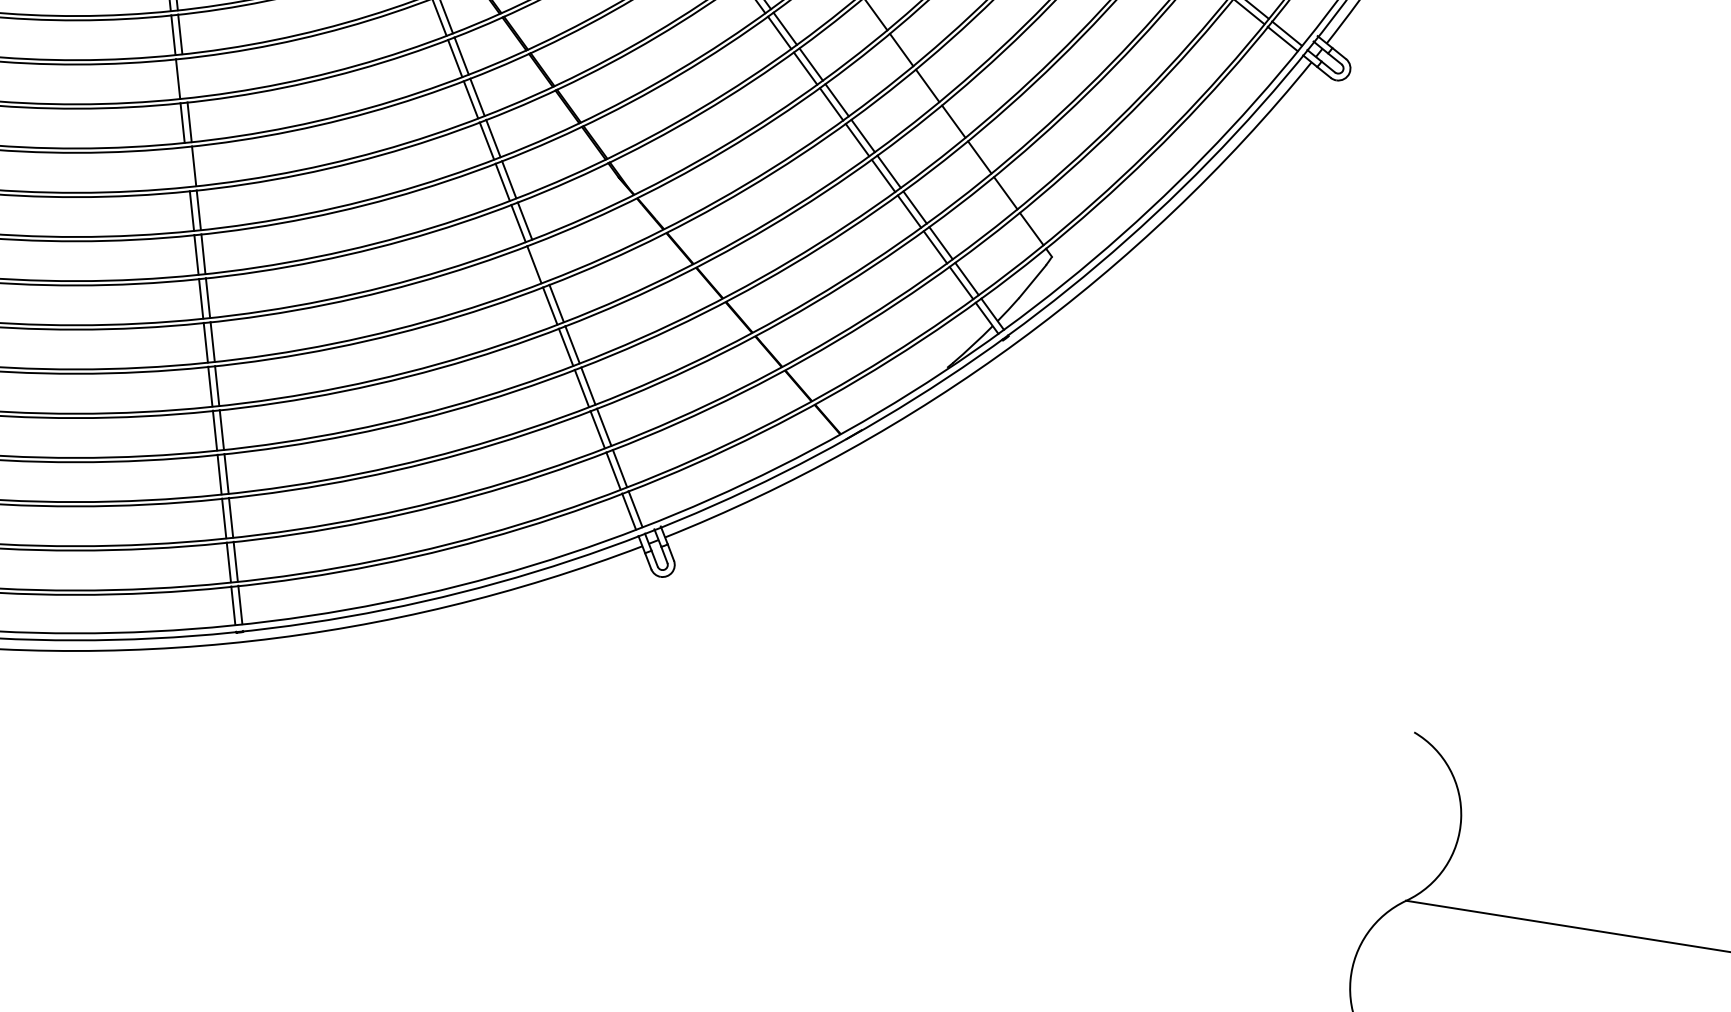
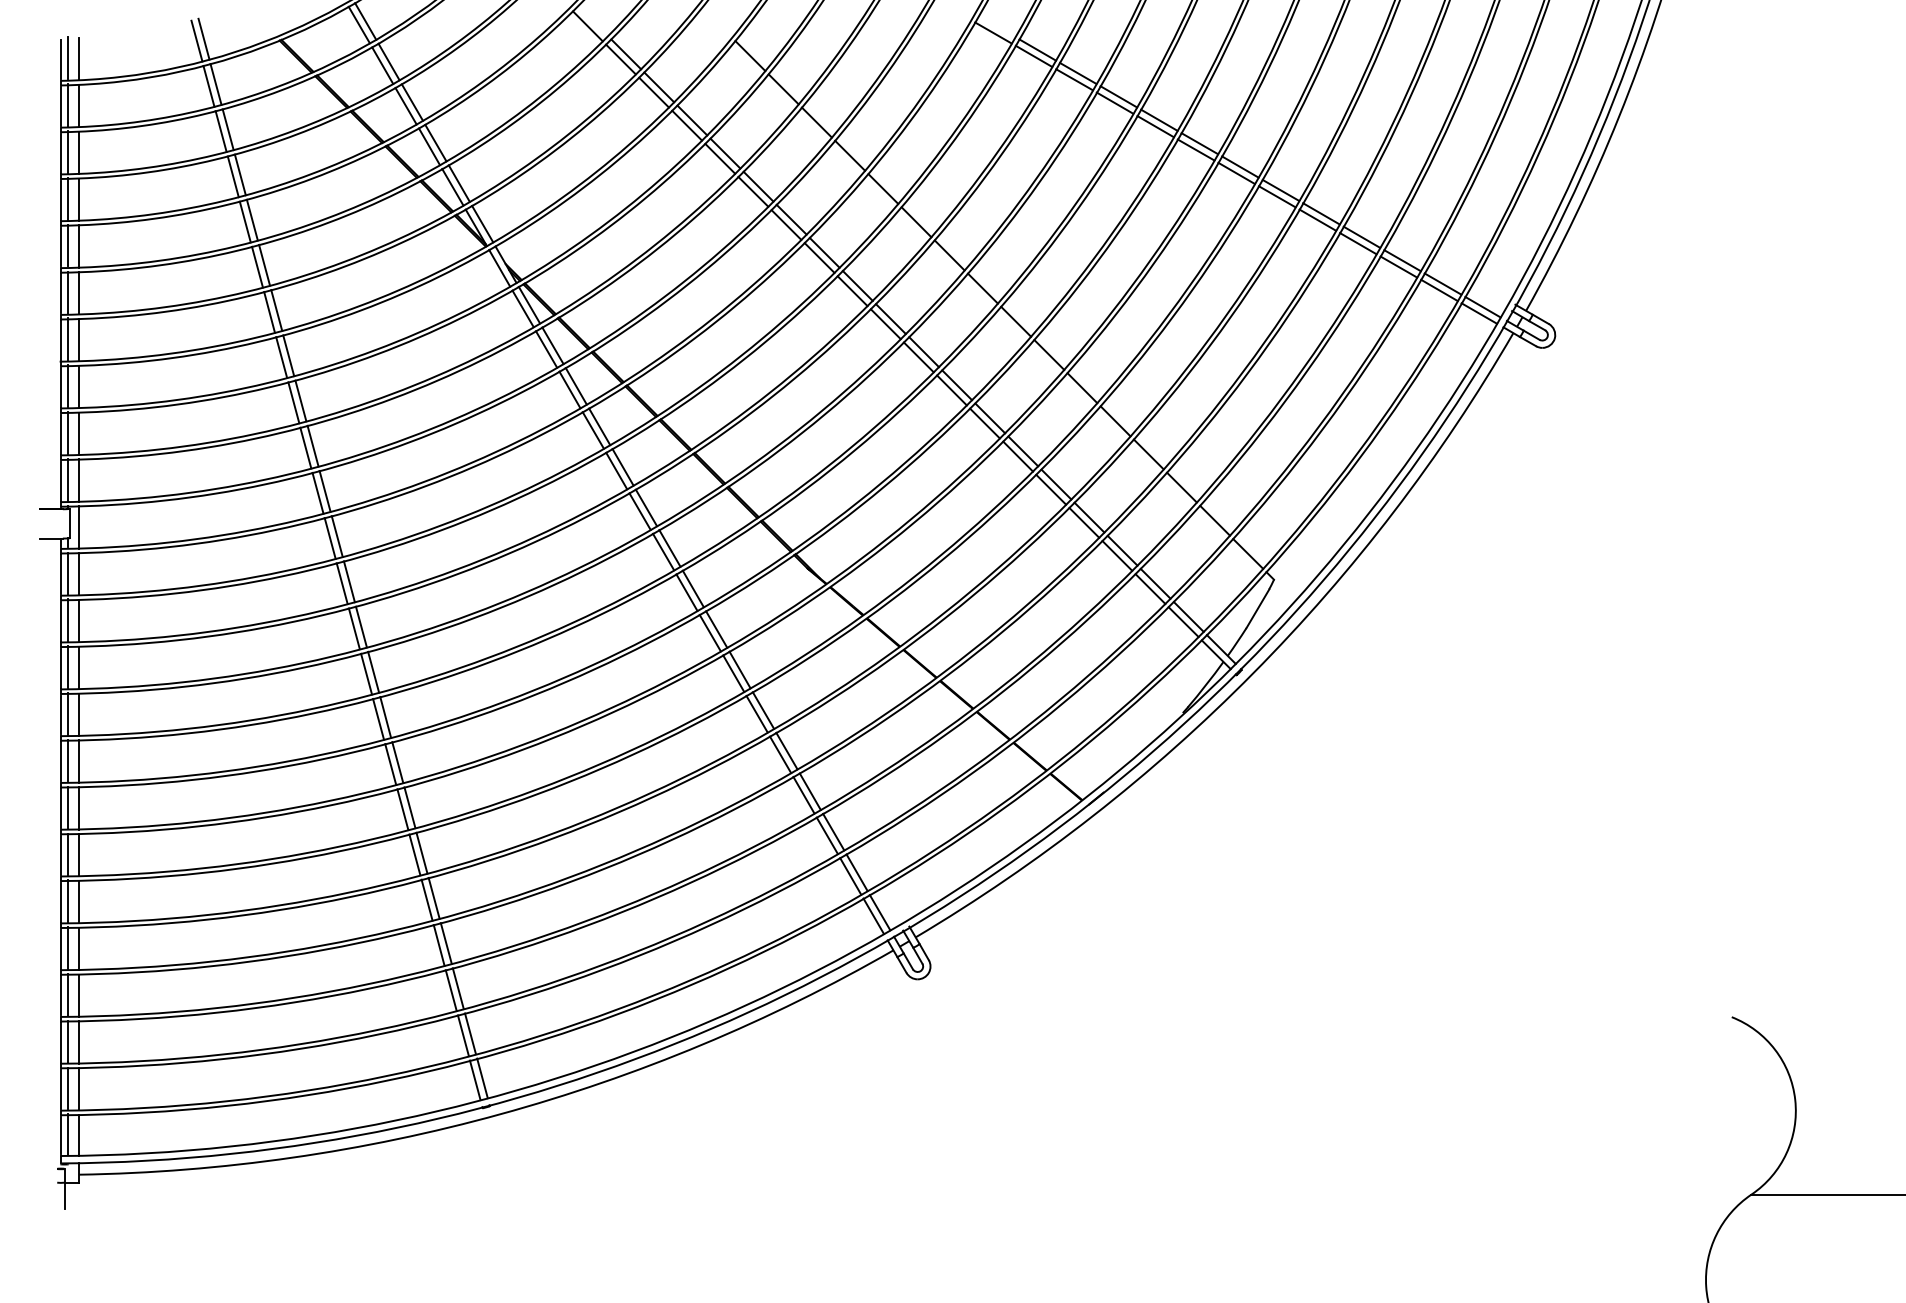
line: (184, 78) -> (336, 536), added
line: (186, 166) -> (353, 628), added
line: (540, 261) -> (739, 669), added

